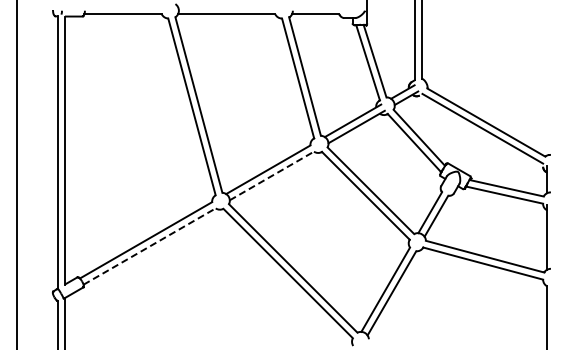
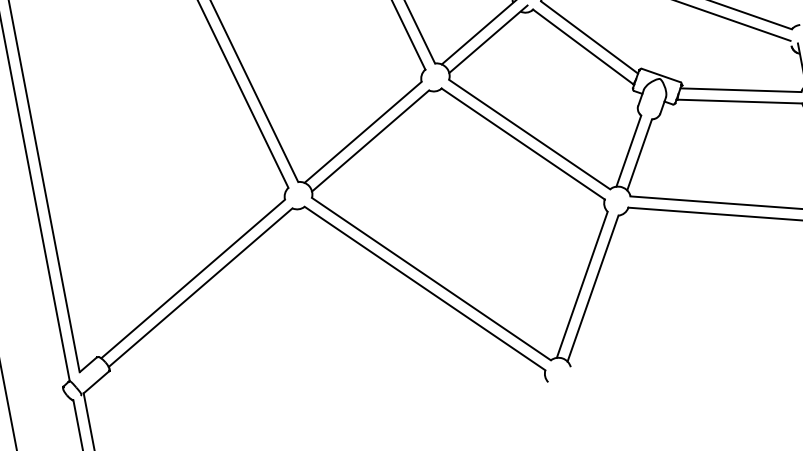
line: (271, 175) -> (369, 140), dashed -> solid
line: (150, 246) -> (201, 287), dashed -> solid

